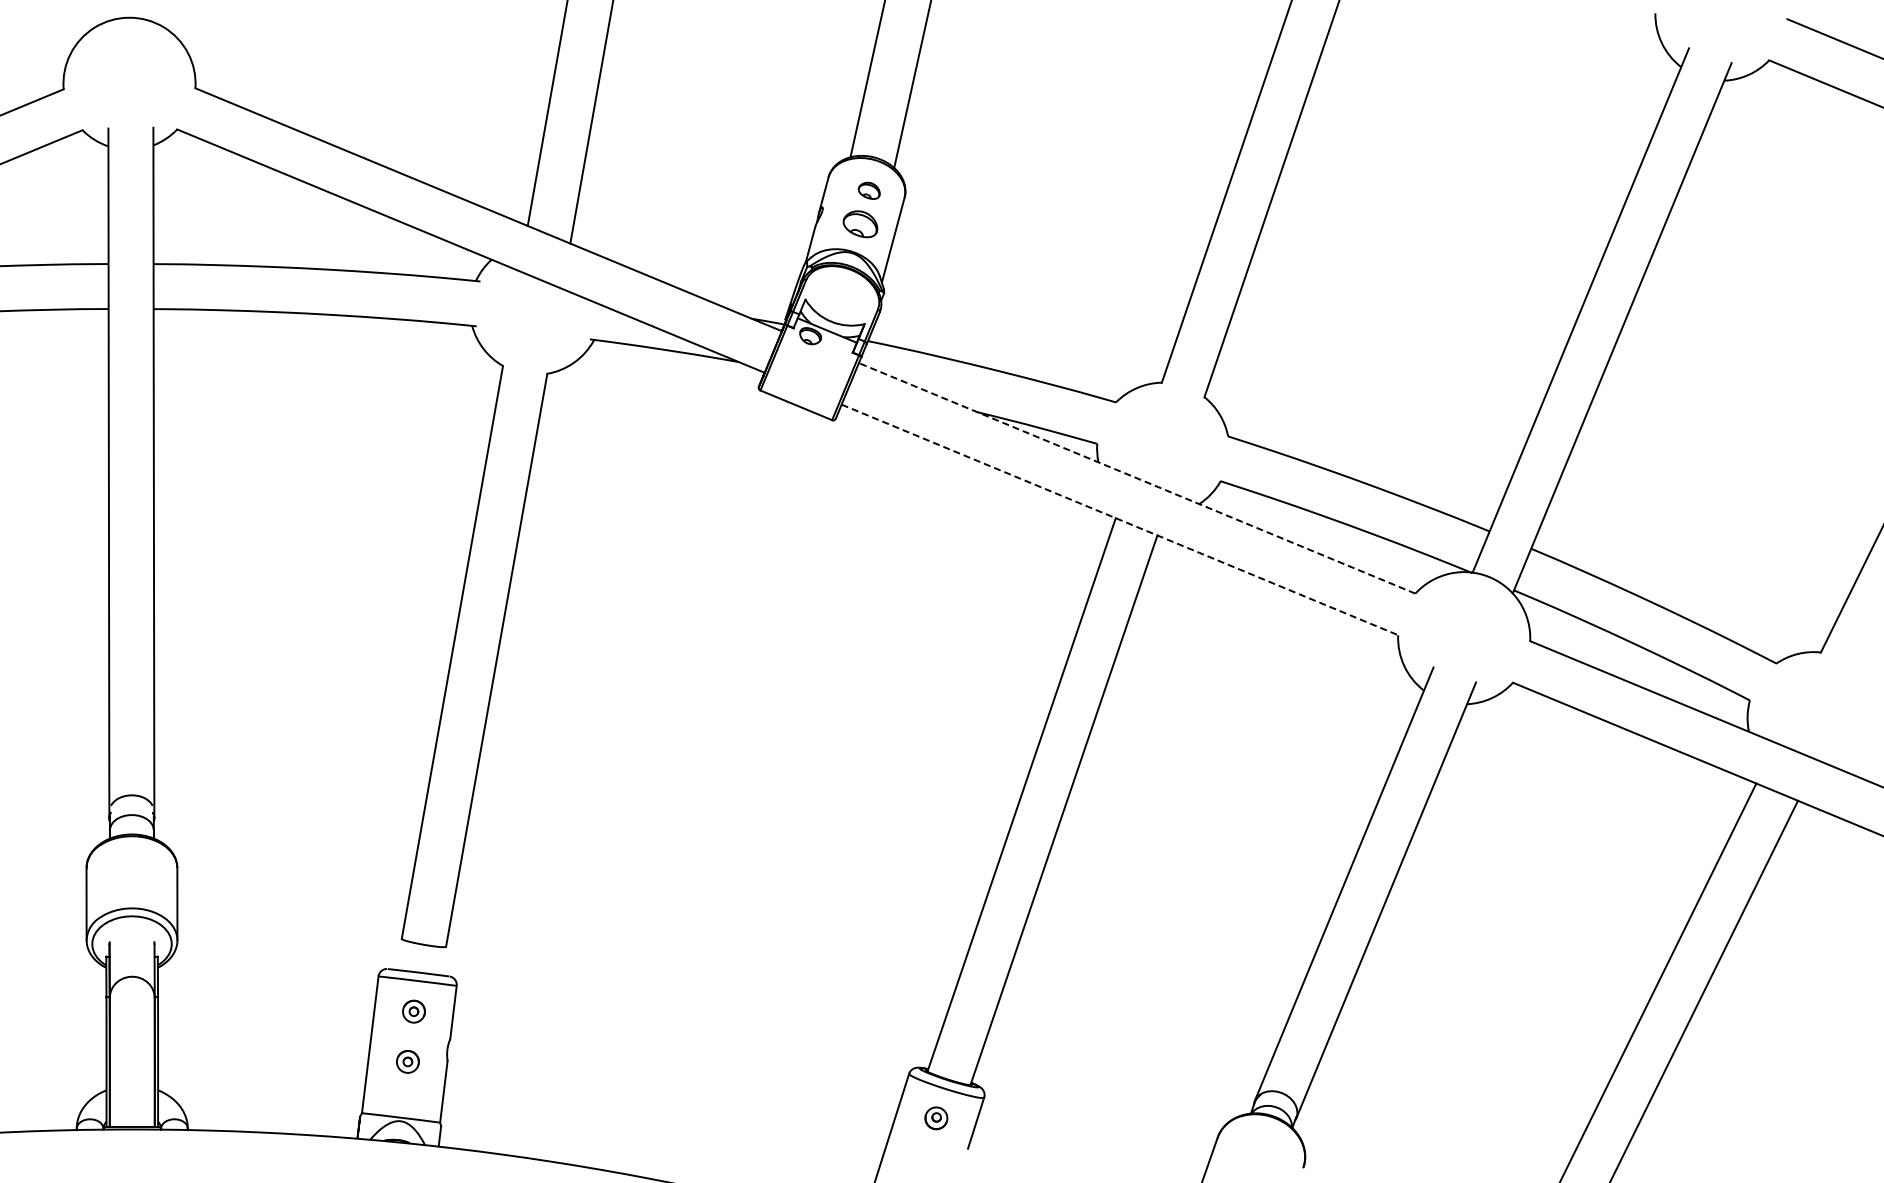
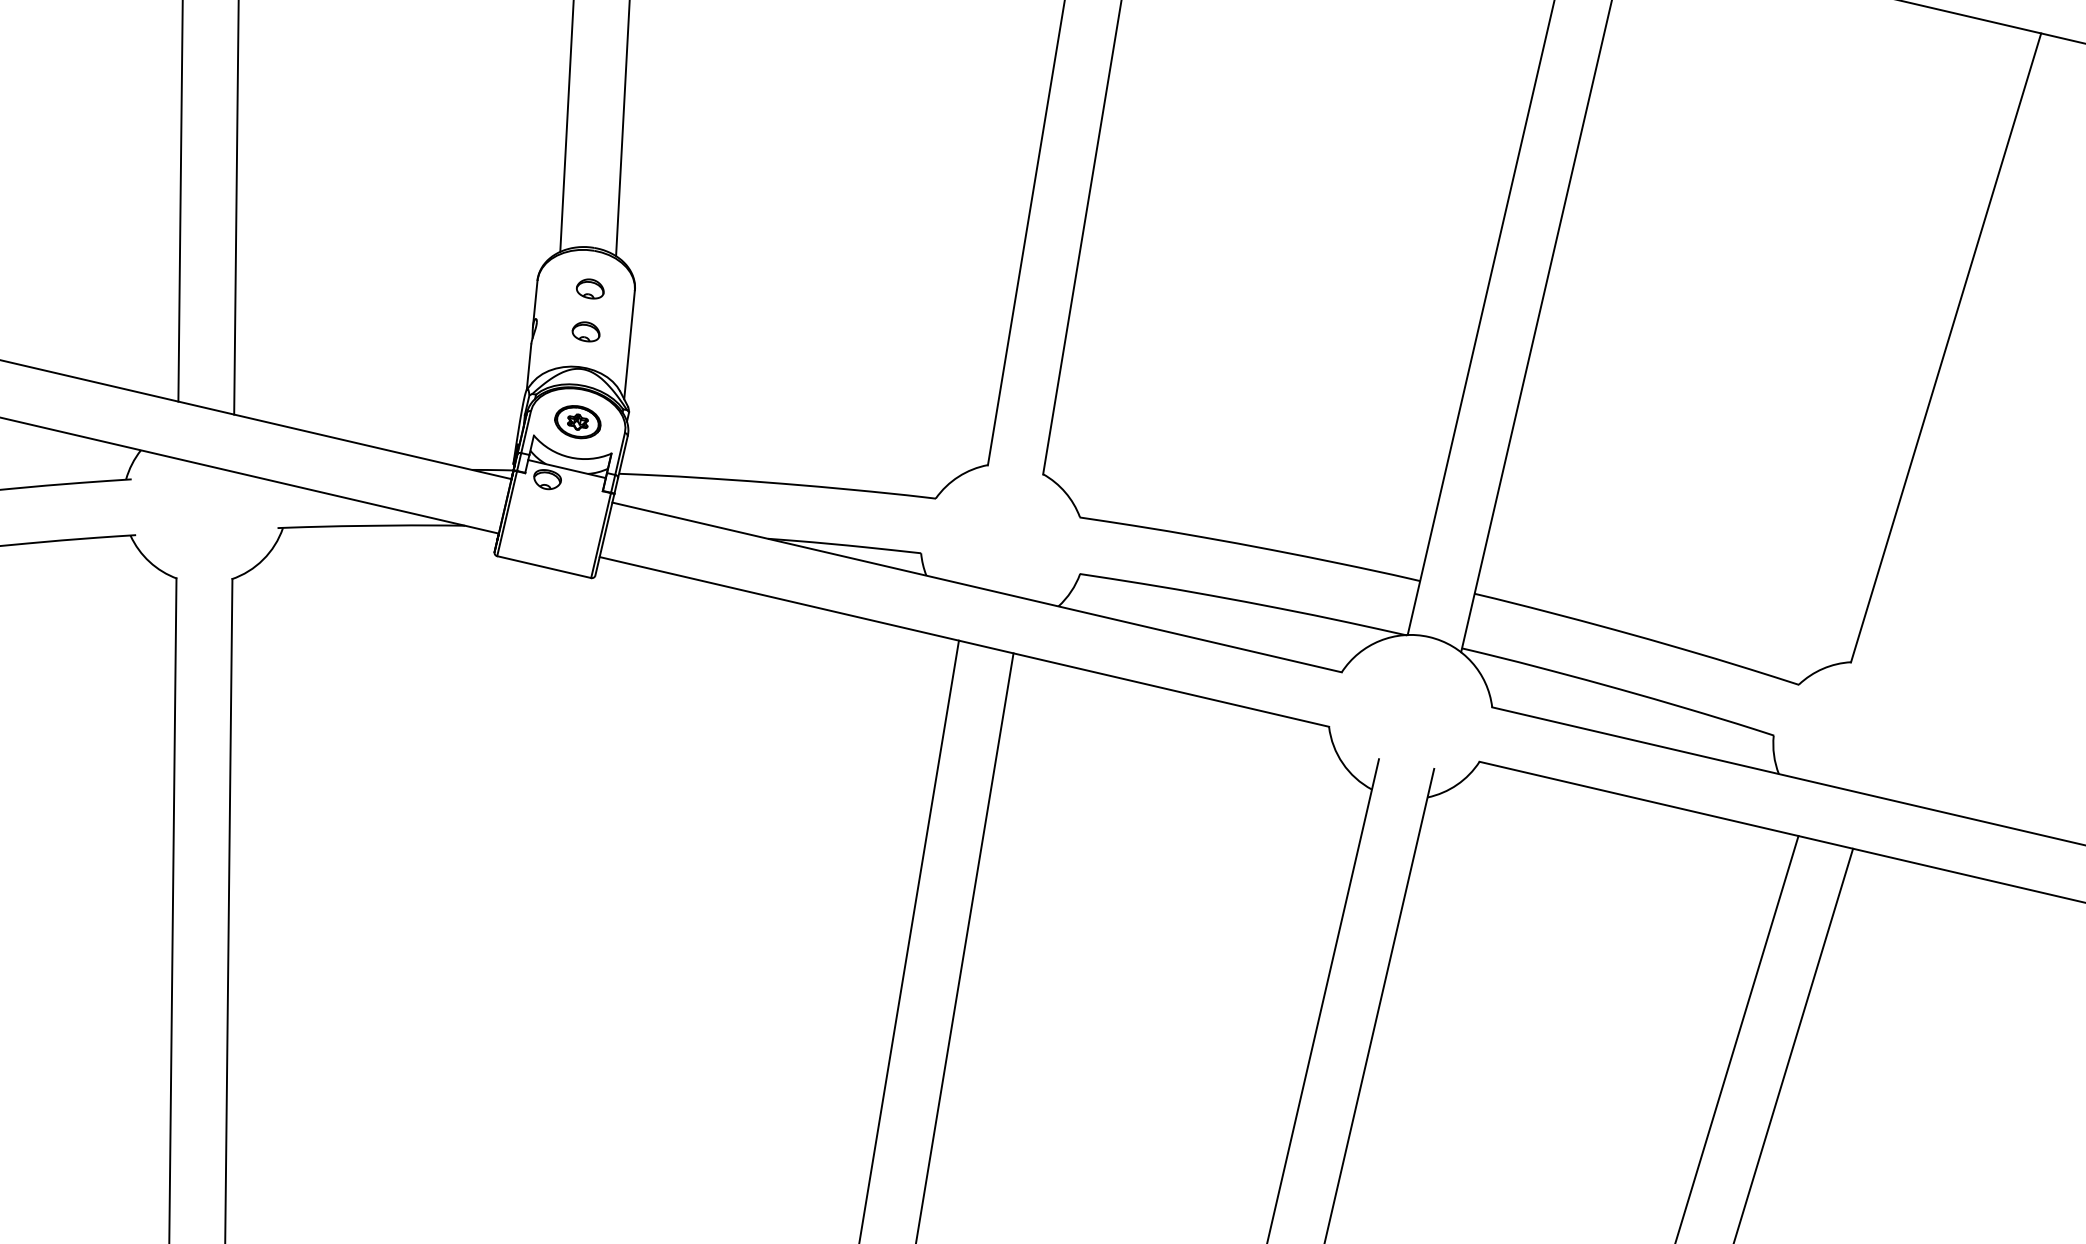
part: (859, 224) -> (584, 332), size x0.62
part: (841, 294) -> (577, 421), added
line: (1136, 478) -> (976, 587), dashed -> solid
line: (1120, 520) -> (965, 642), dashed -> solid

